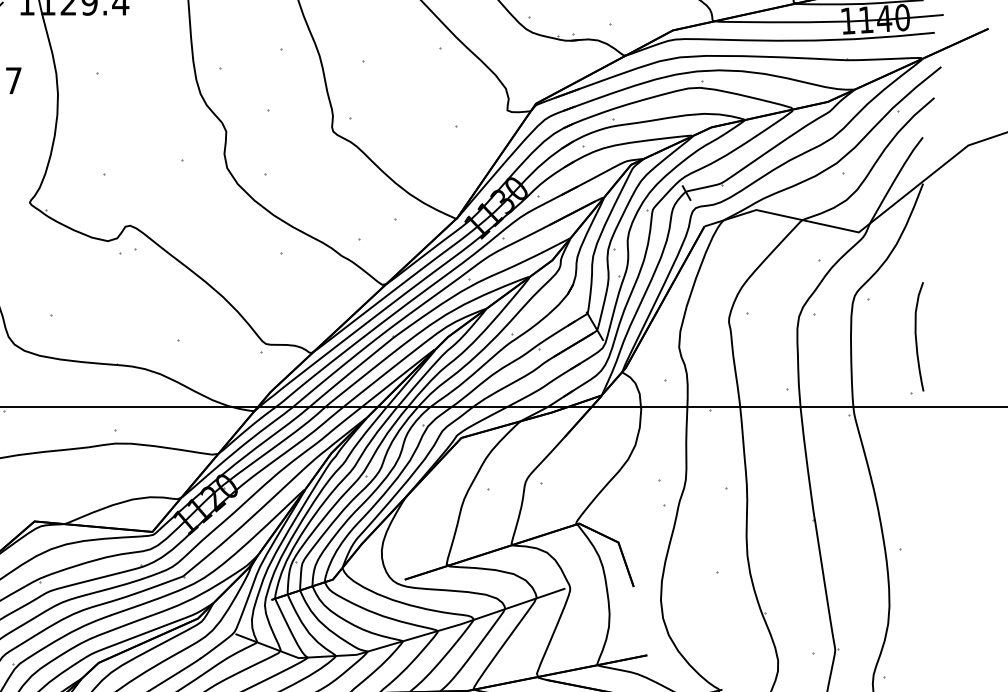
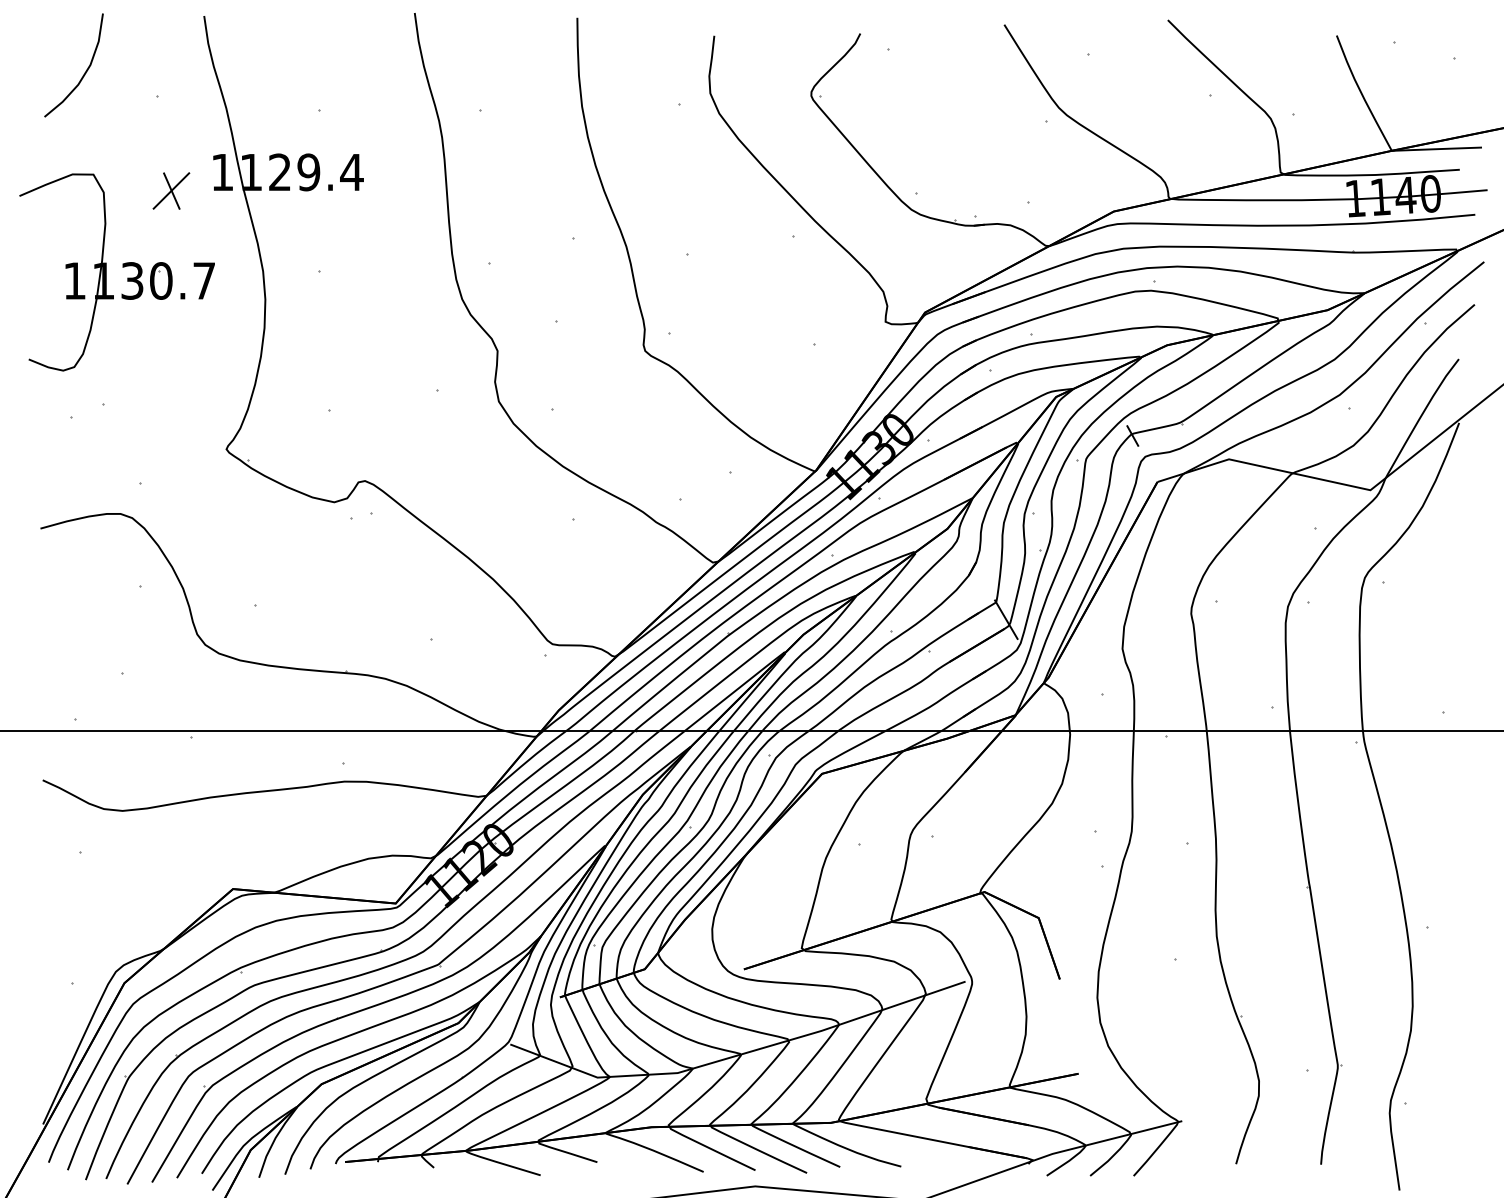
curve: (916, 336) -> (1450, 634), removed

